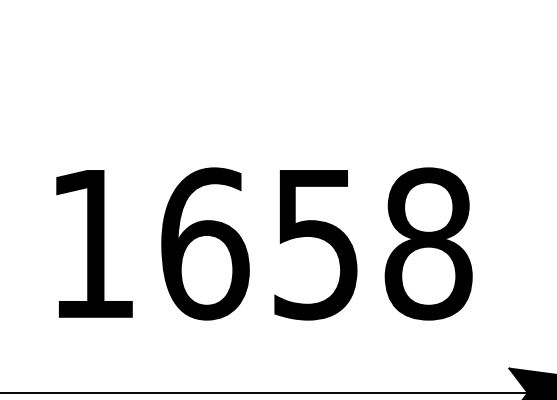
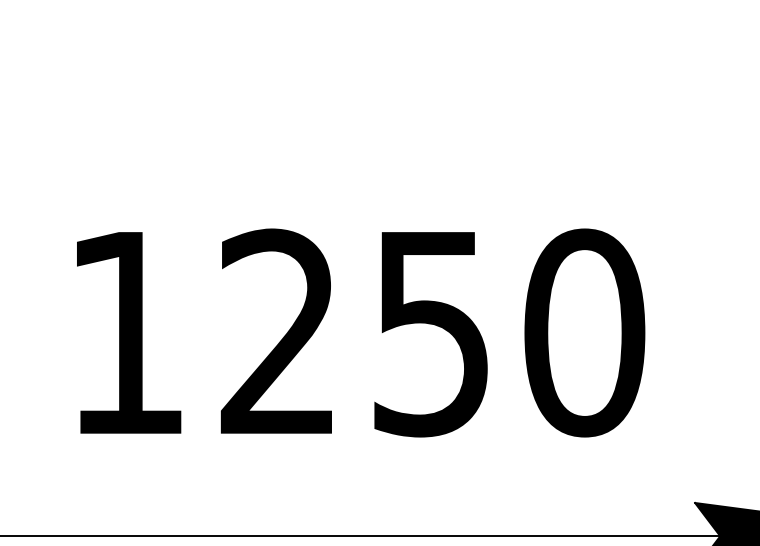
text: (316, 243) -> (431, 332), 1658 -> 1250

